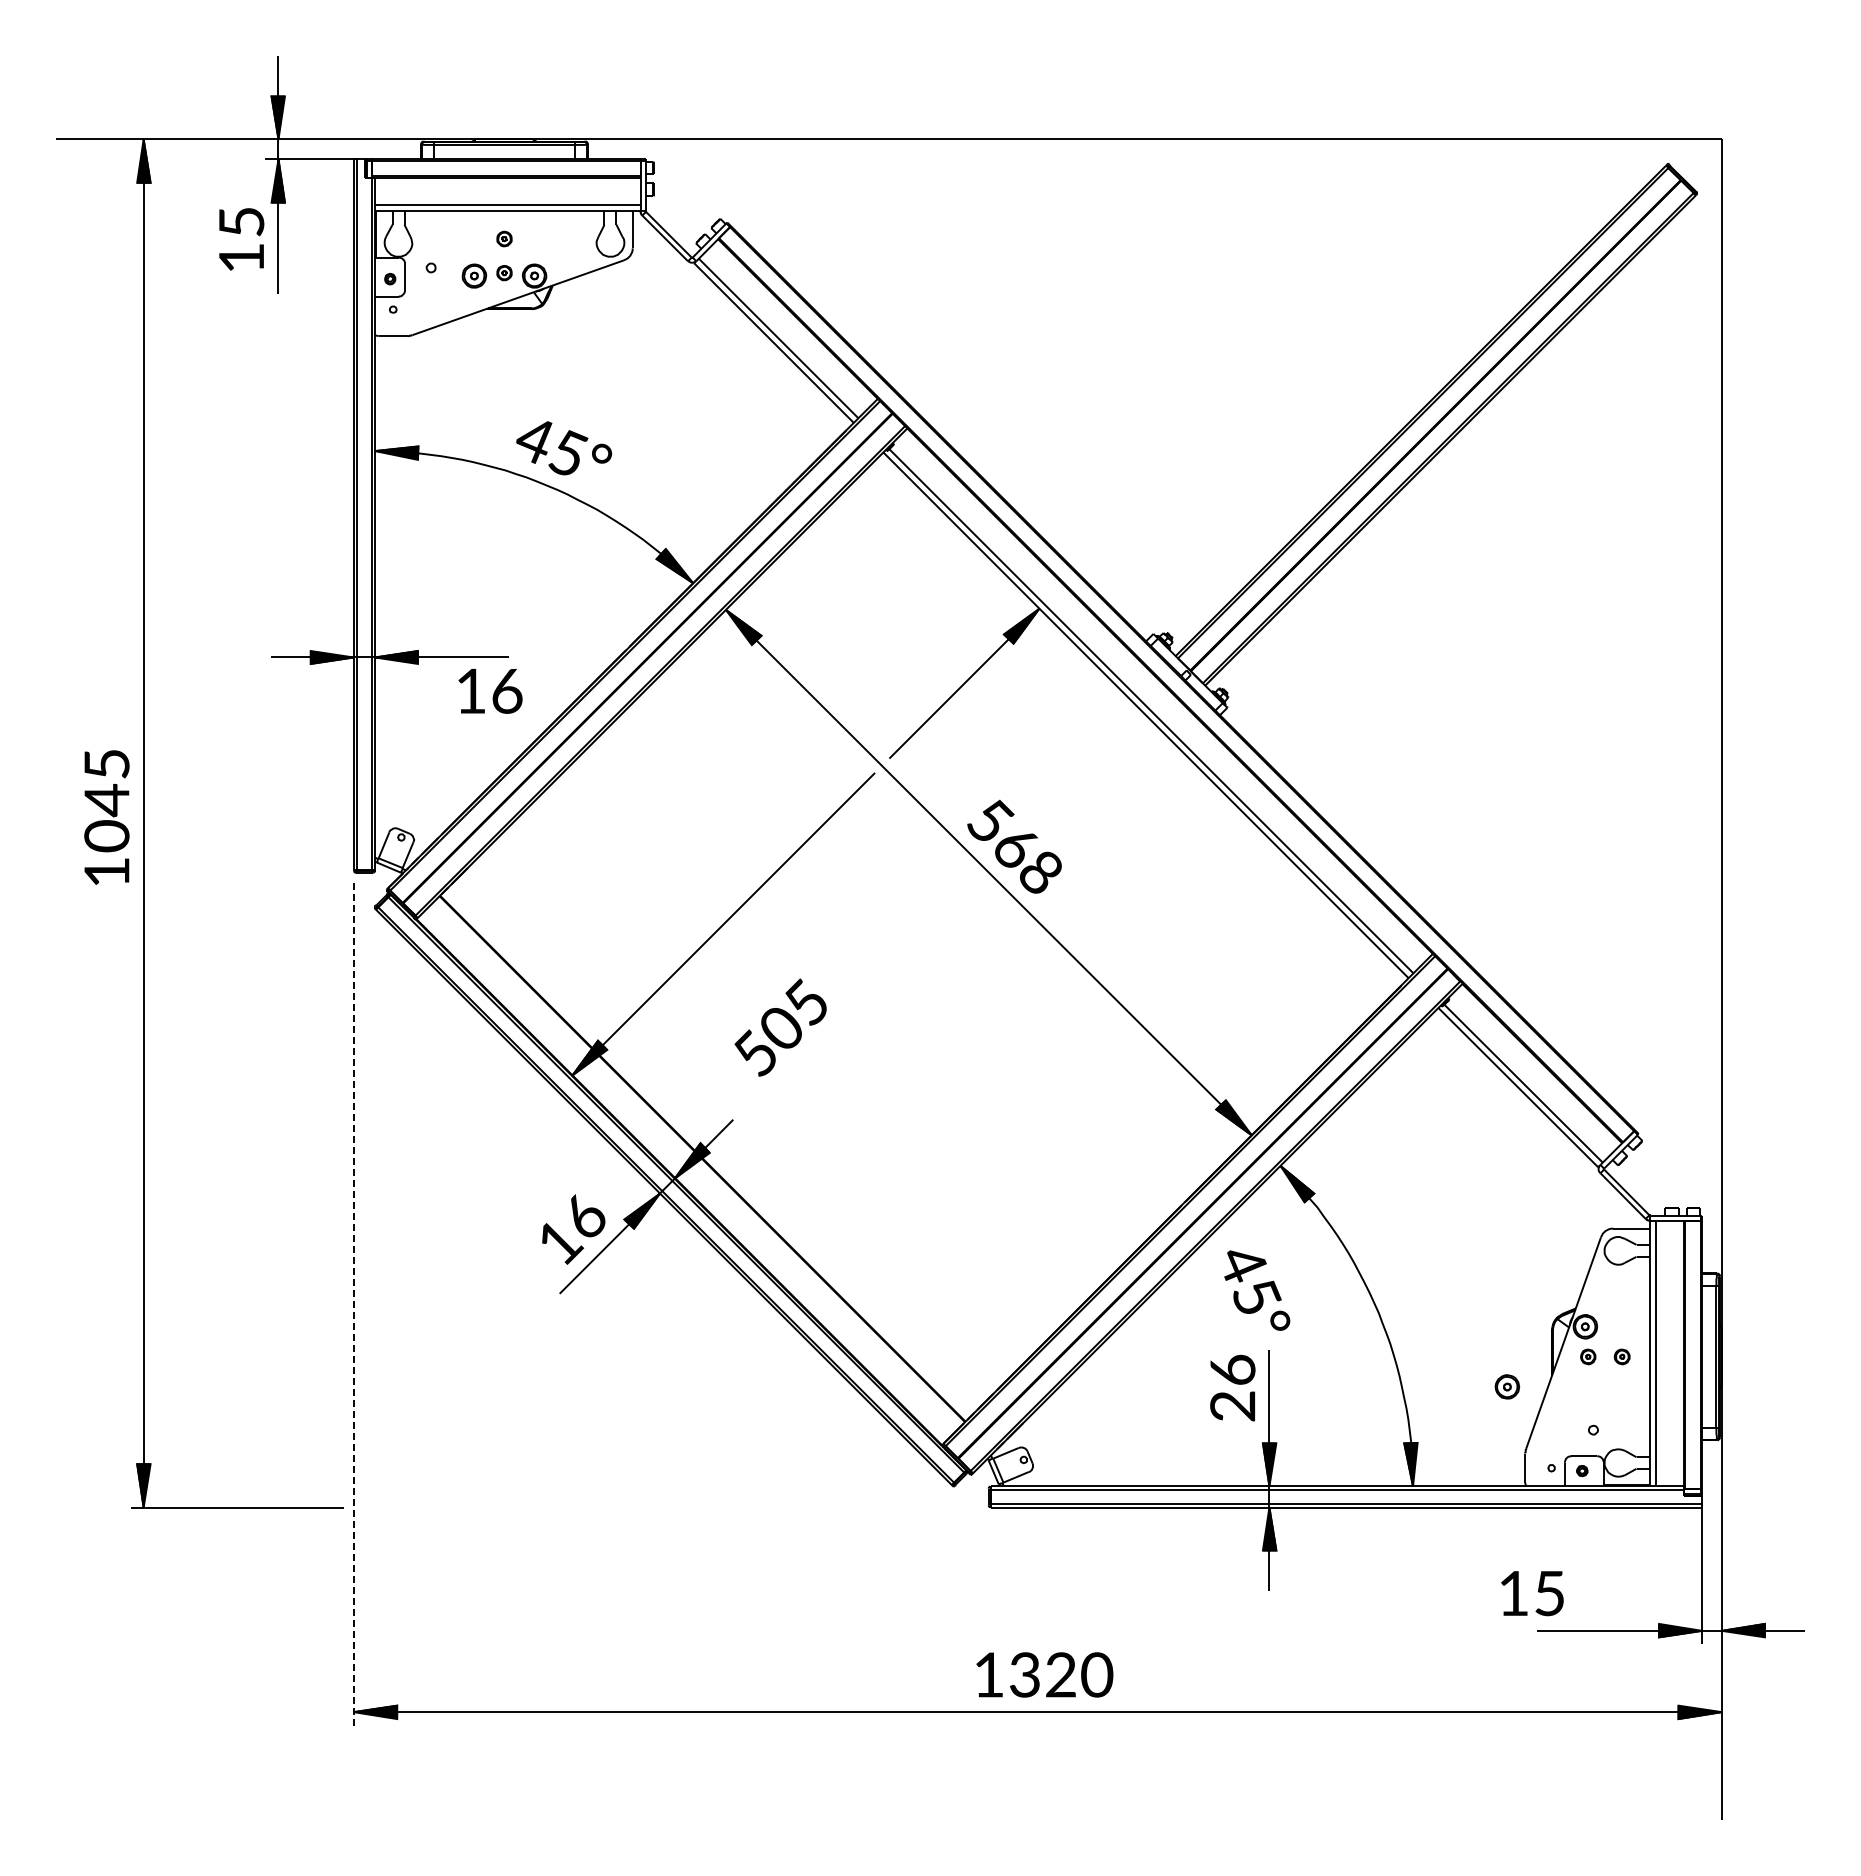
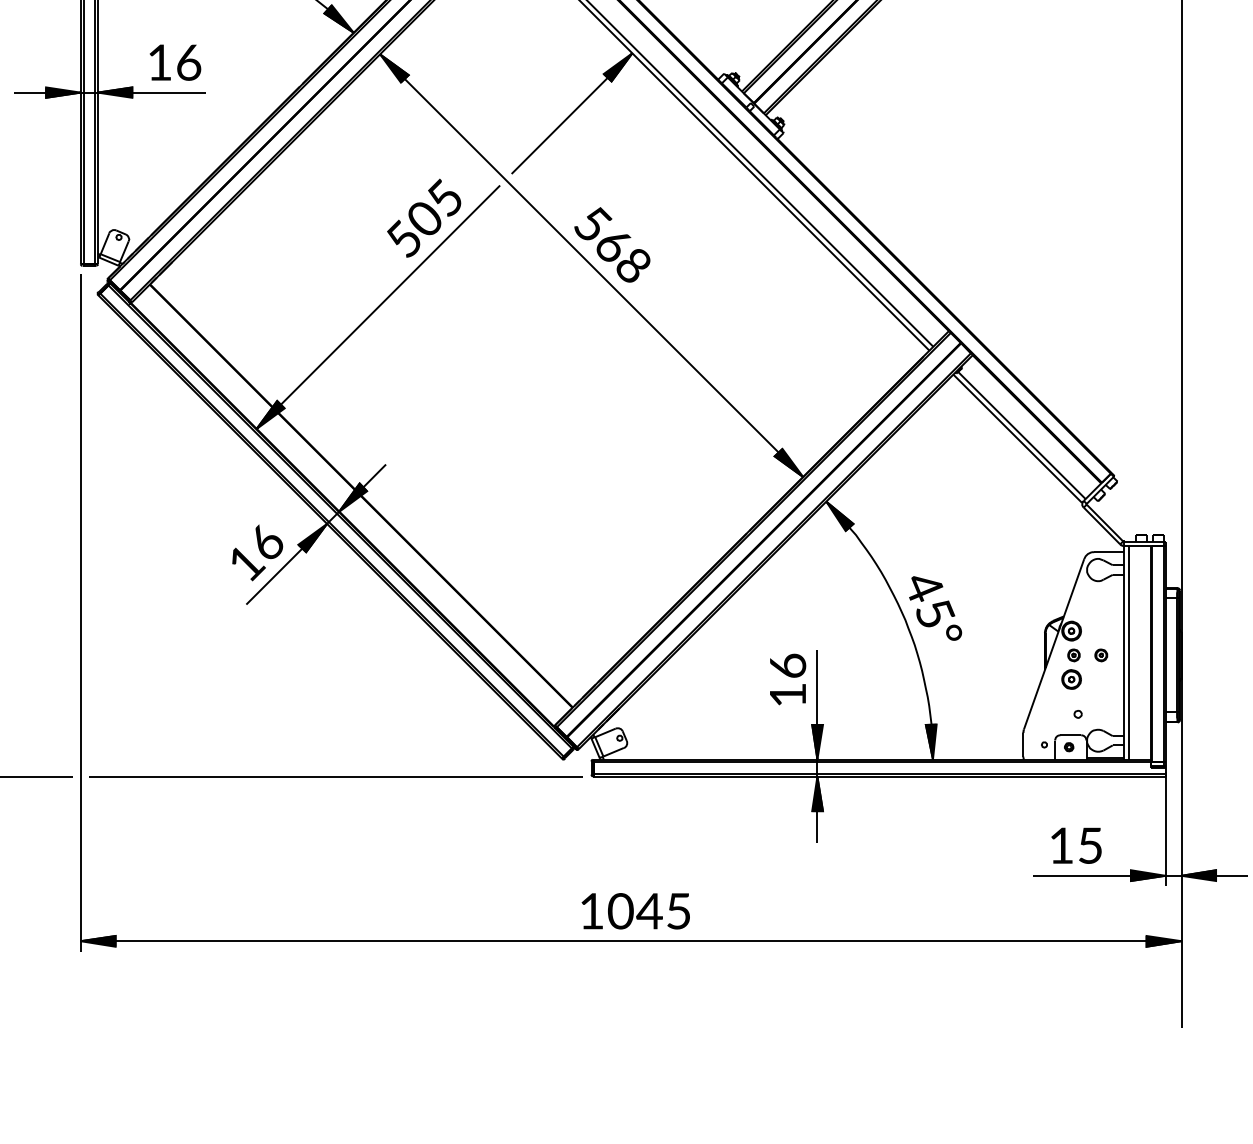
text: (490, 691) -> (175, 62), moved
text: (780, 1027) -> (424, 218), moved
text: (1257, 1290) -> (935, 608), moved
line: (353, 1304) -> (80, 613), dashed -> solid
part: (1506, 1386) -> (1070, 679), moved
text: (1232, 1406) -> (787, 695), 26 -> 16
line: (671, 1507) -> (336, 776), added
text: (1532, 1593) -> (1076, 845), moved
text: (1061, 1674) -> (650, 910), 1320 -> 1045

